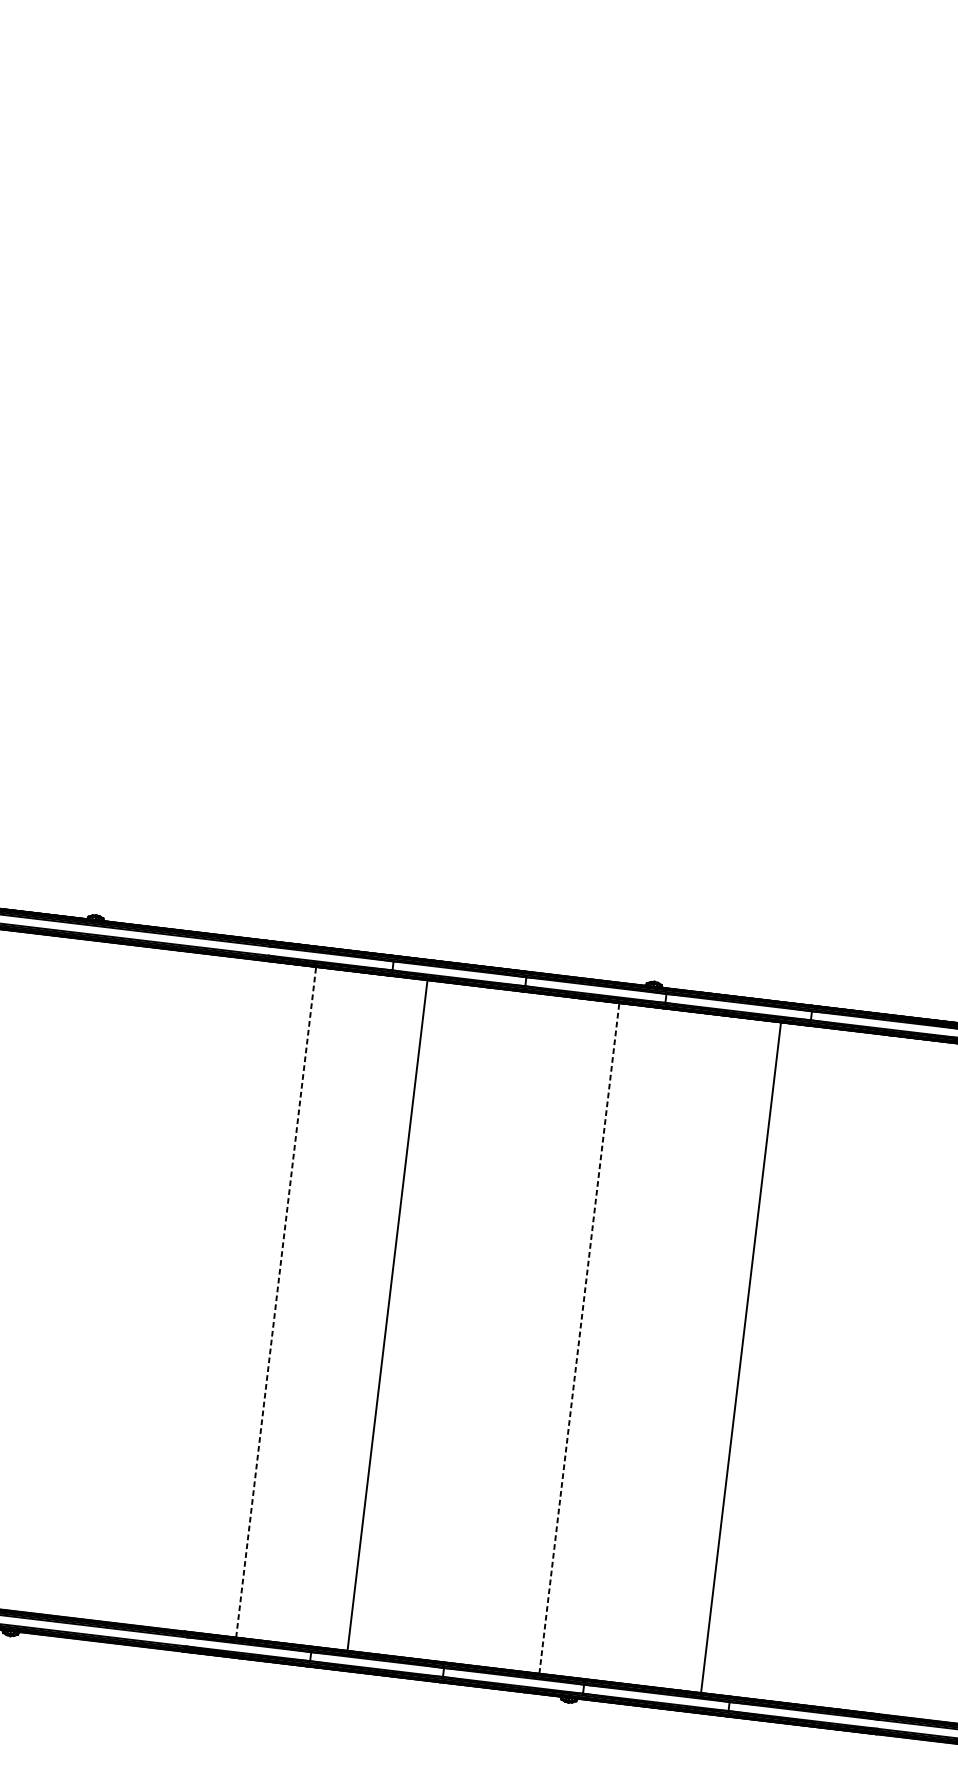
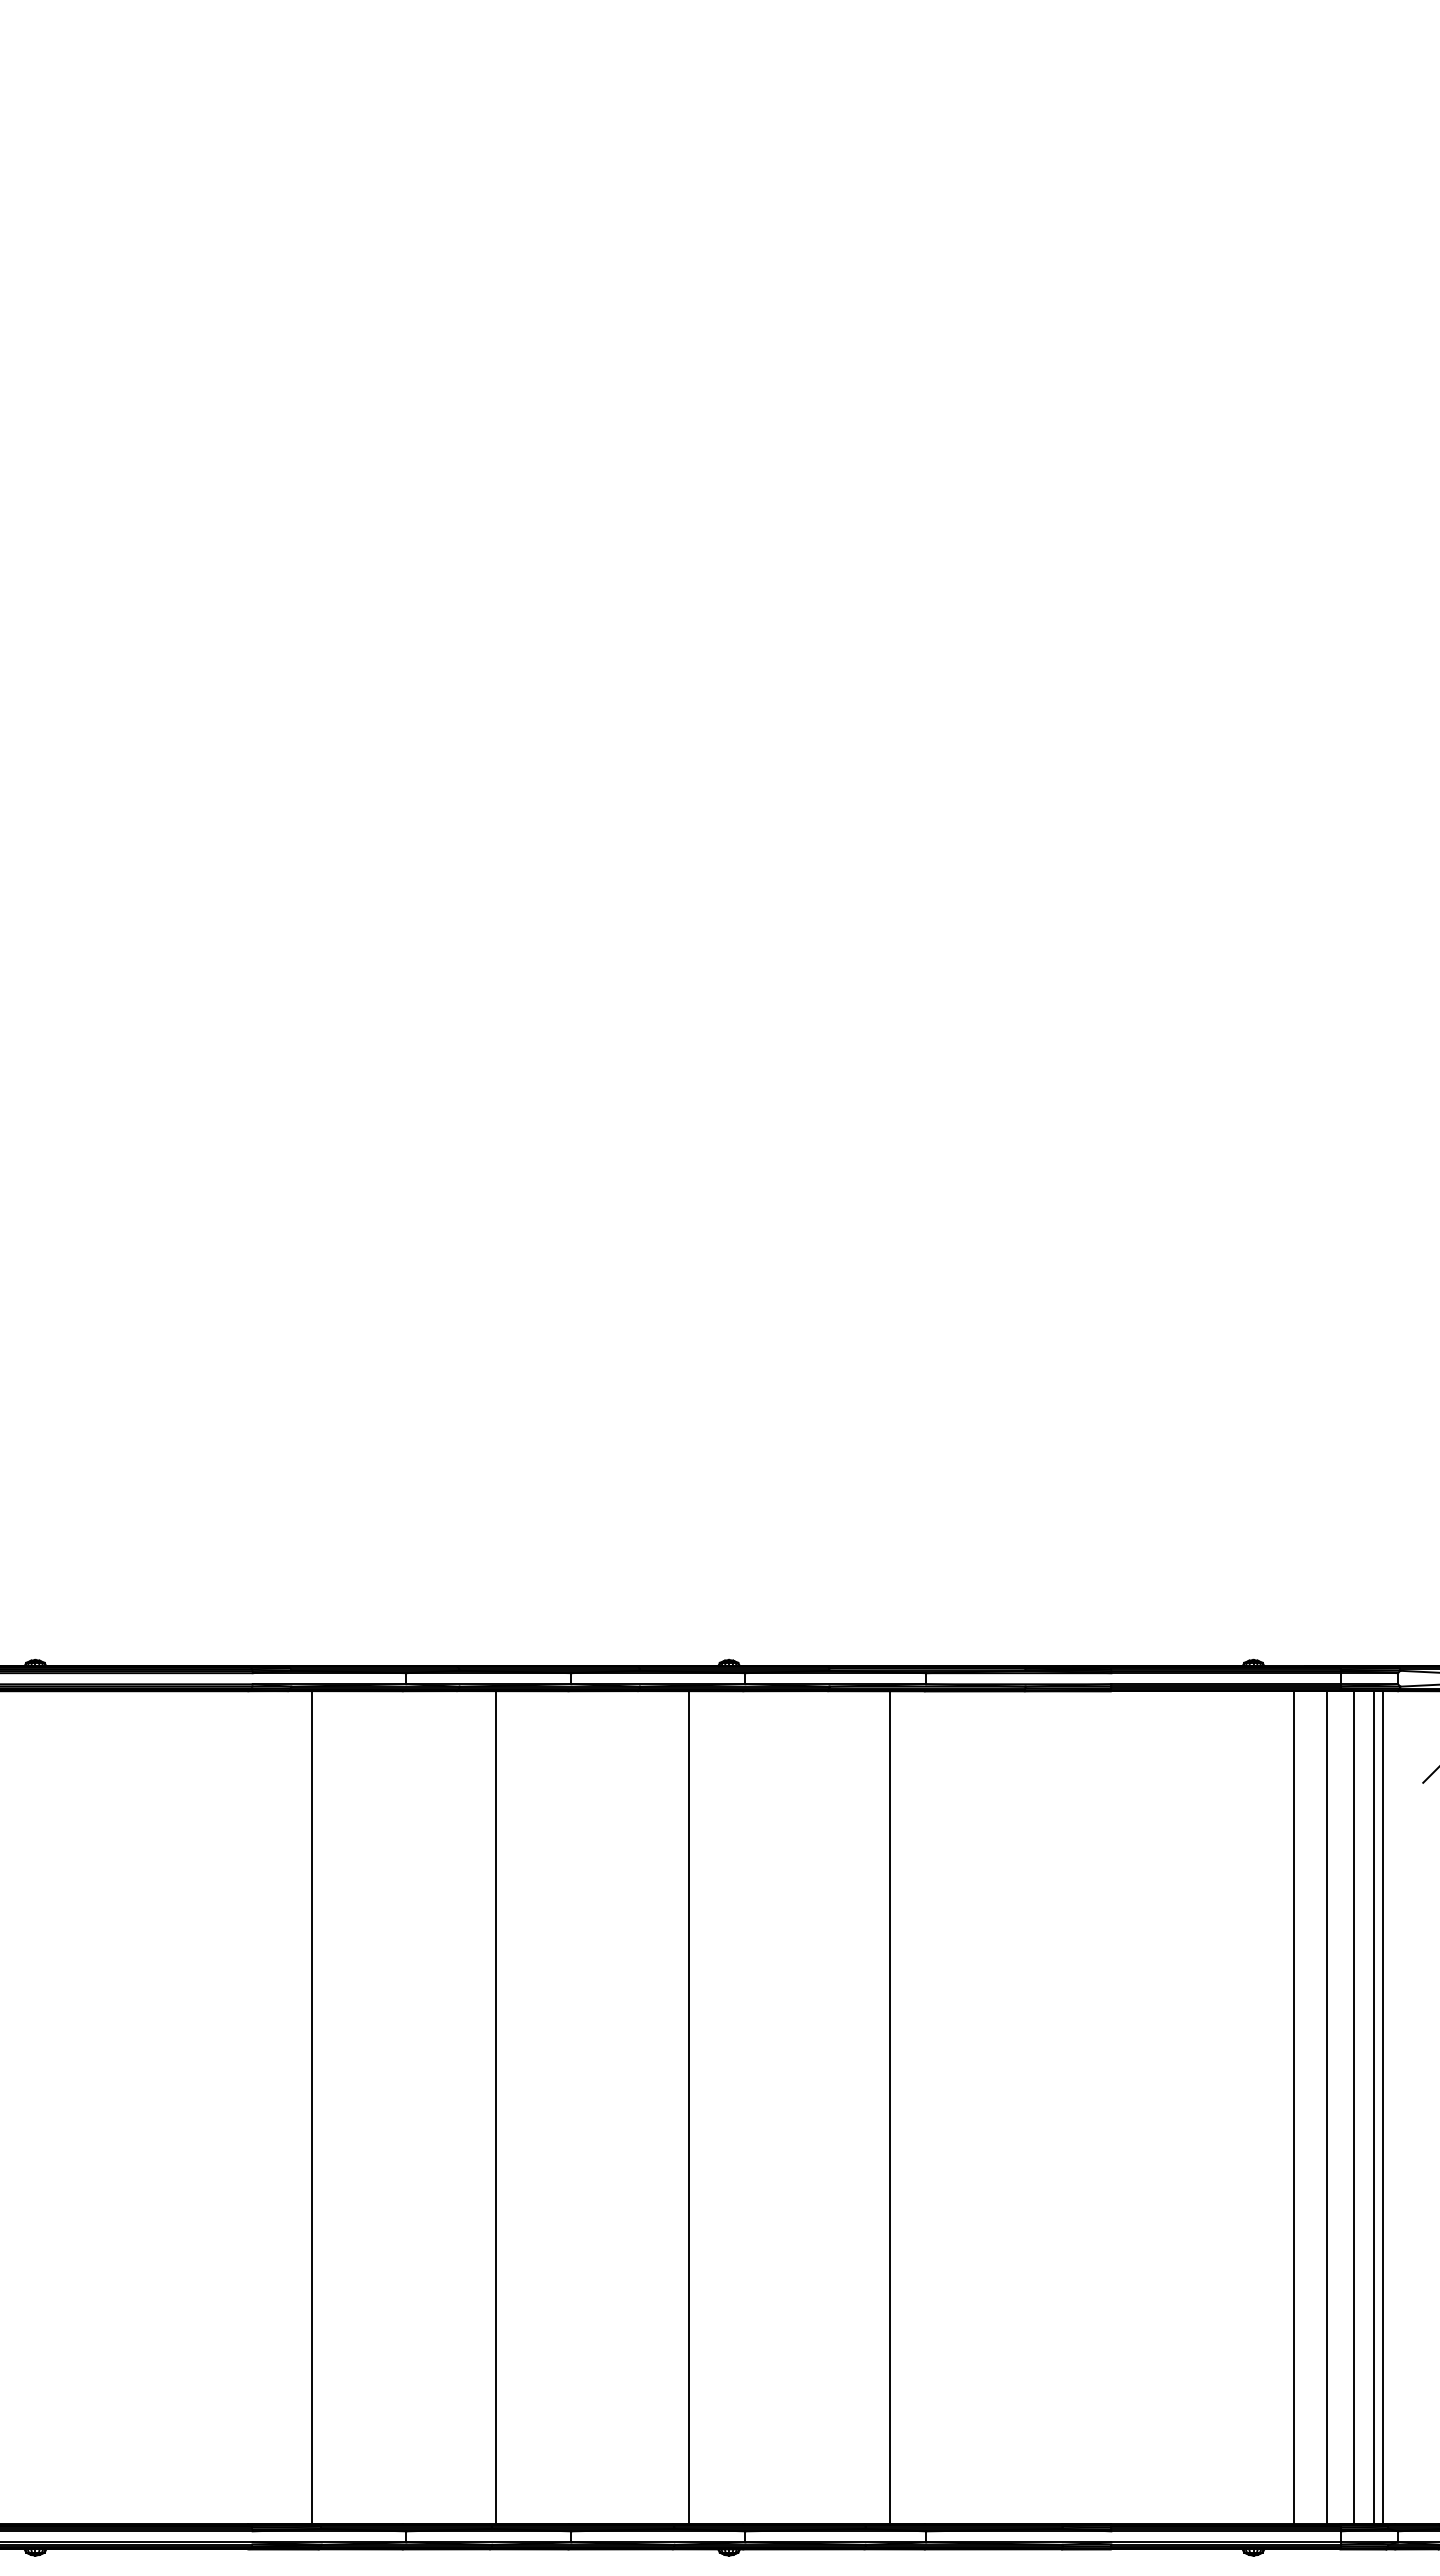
line: (276, 1302) -> (312, 2107), dashed -> solid
line: (387, 1315) -> (495, 2107), moved
line: (579, 1338) -> (689, 2107), dashed -> solid

